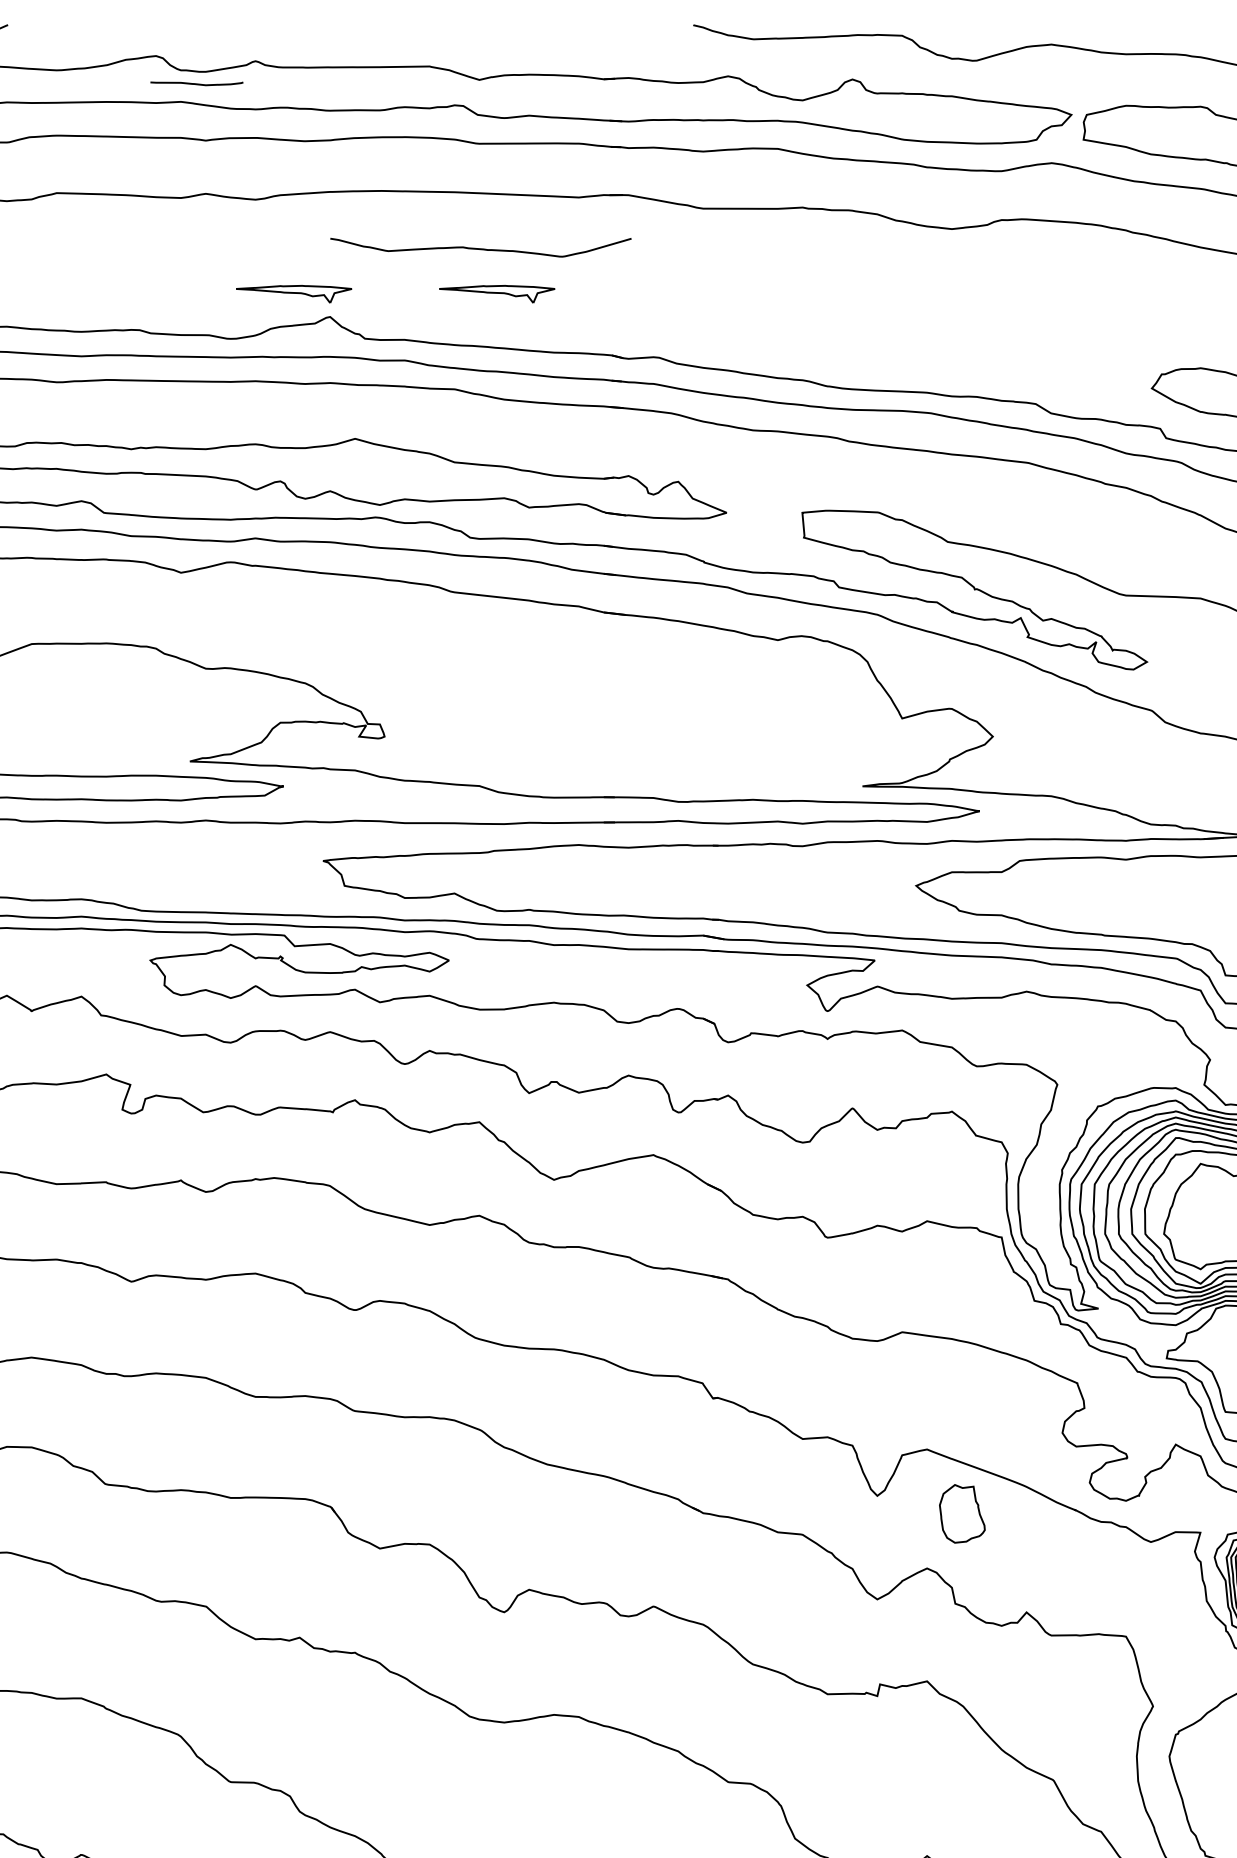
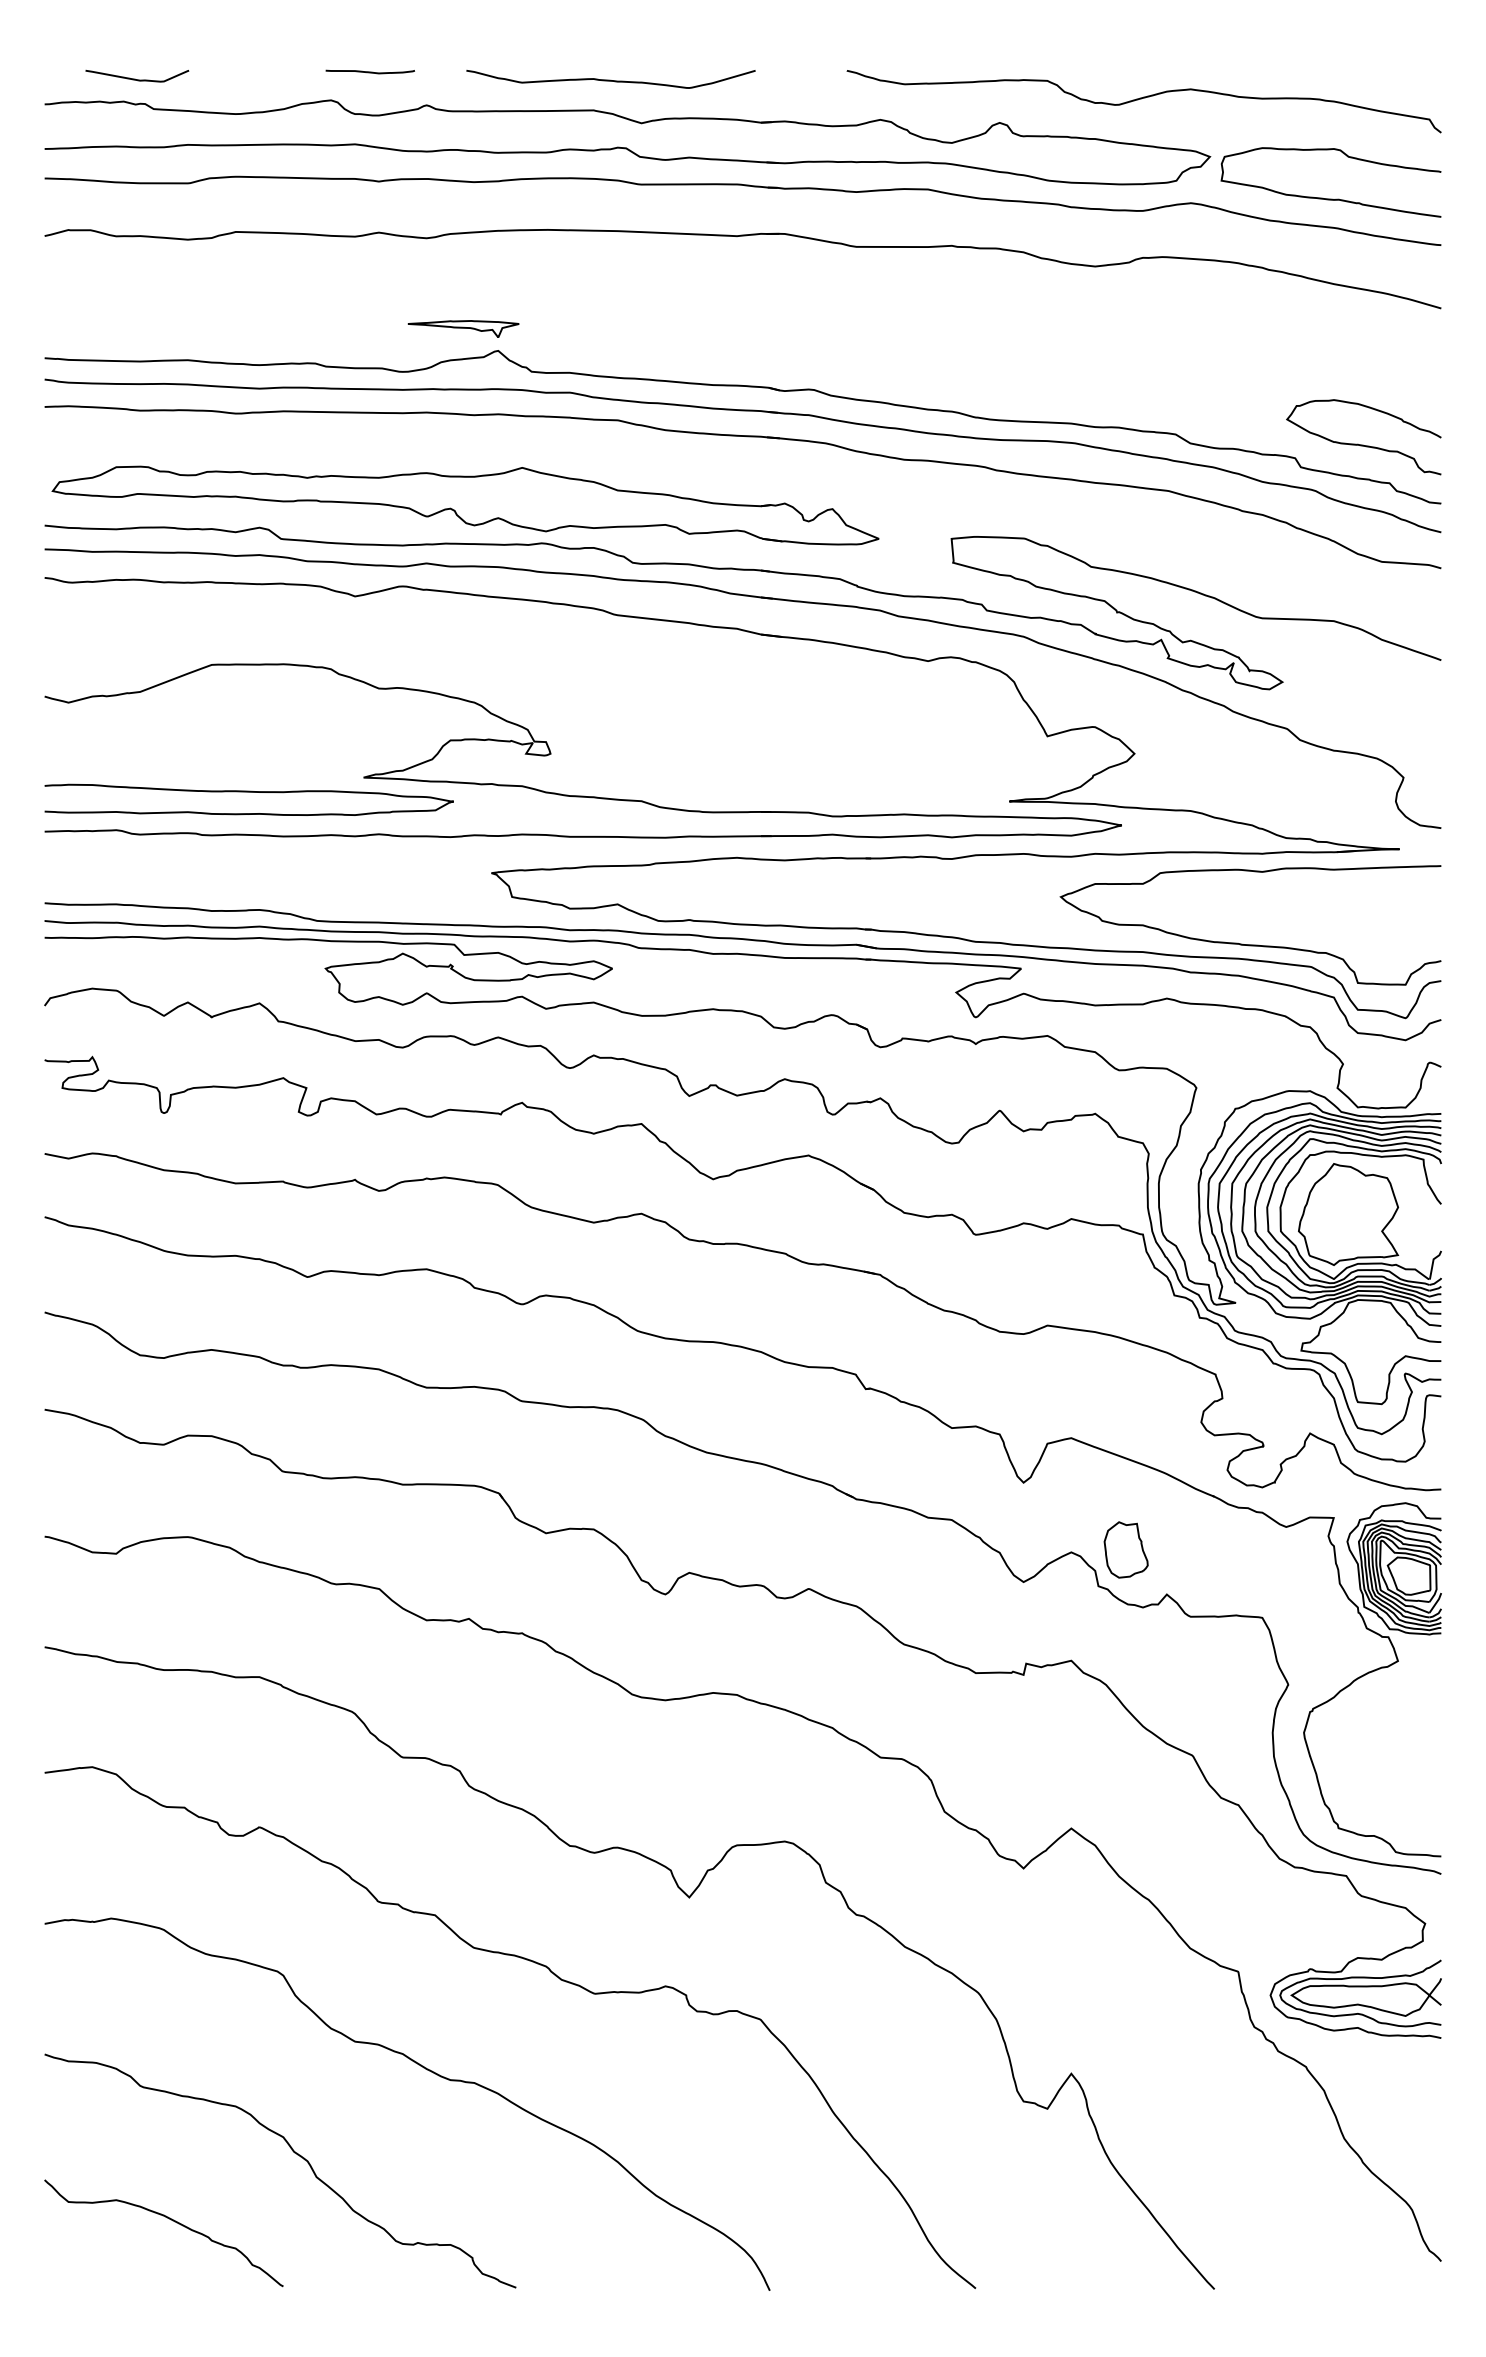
curve: (196, 83) -> (369, 71), moved
curve: (480, 247) -> (610, 79), moved
part: (497, 293) -> (658, 328), removed
part: (961, 1513) -> (1125, 1549), moved

